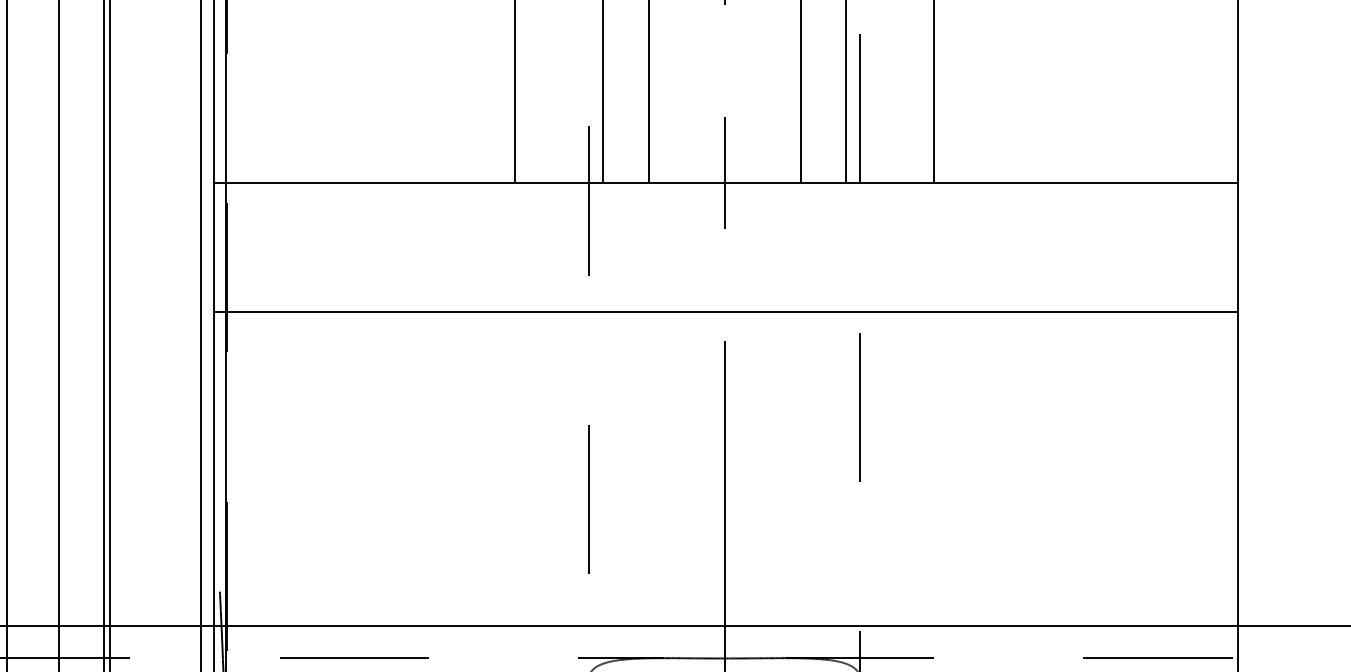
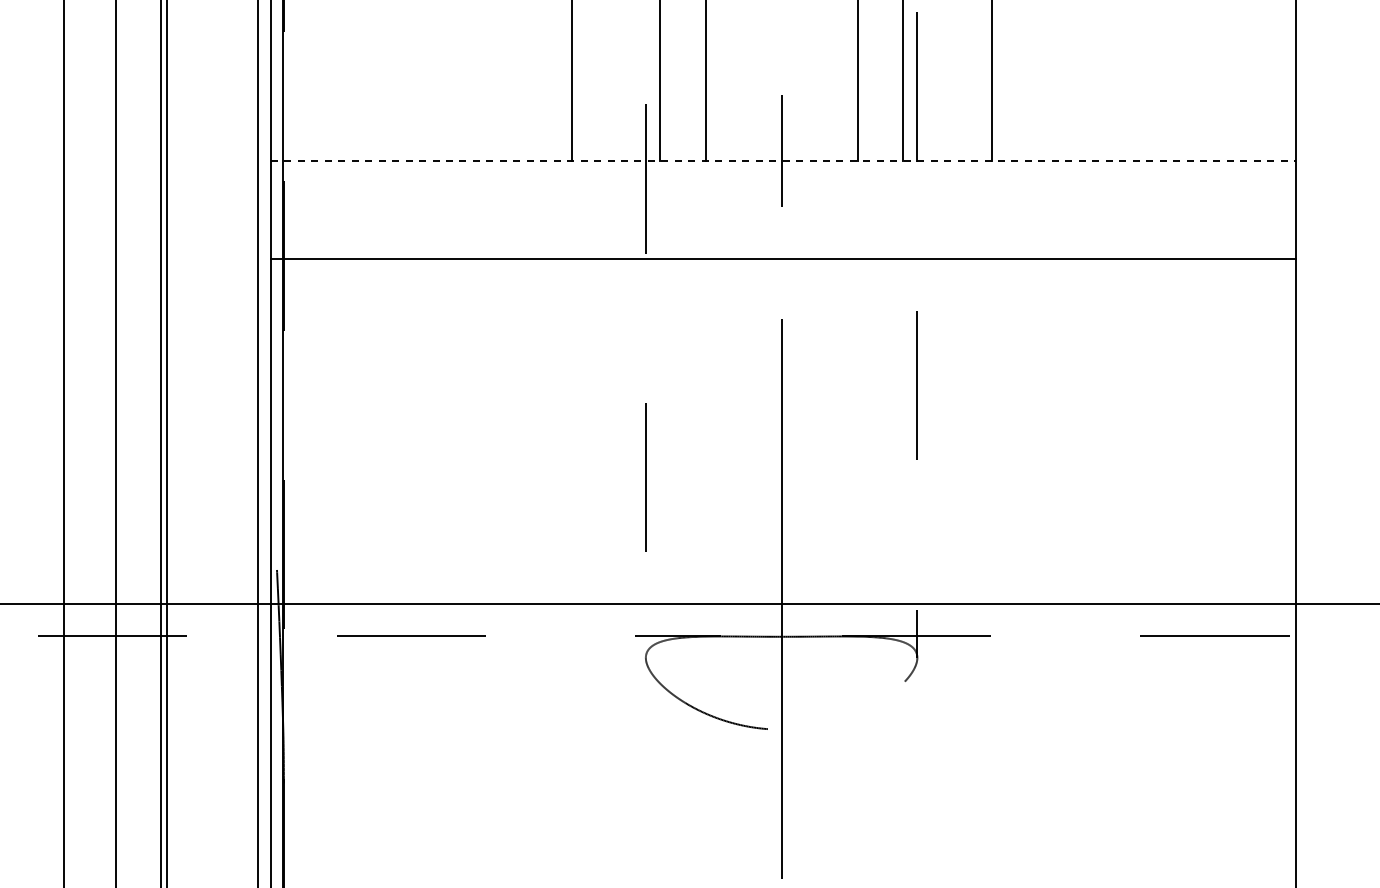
line: (726, 183) -> (783, 161), solid -> dashed
line: (725, 312) -> (782, 258), moved

